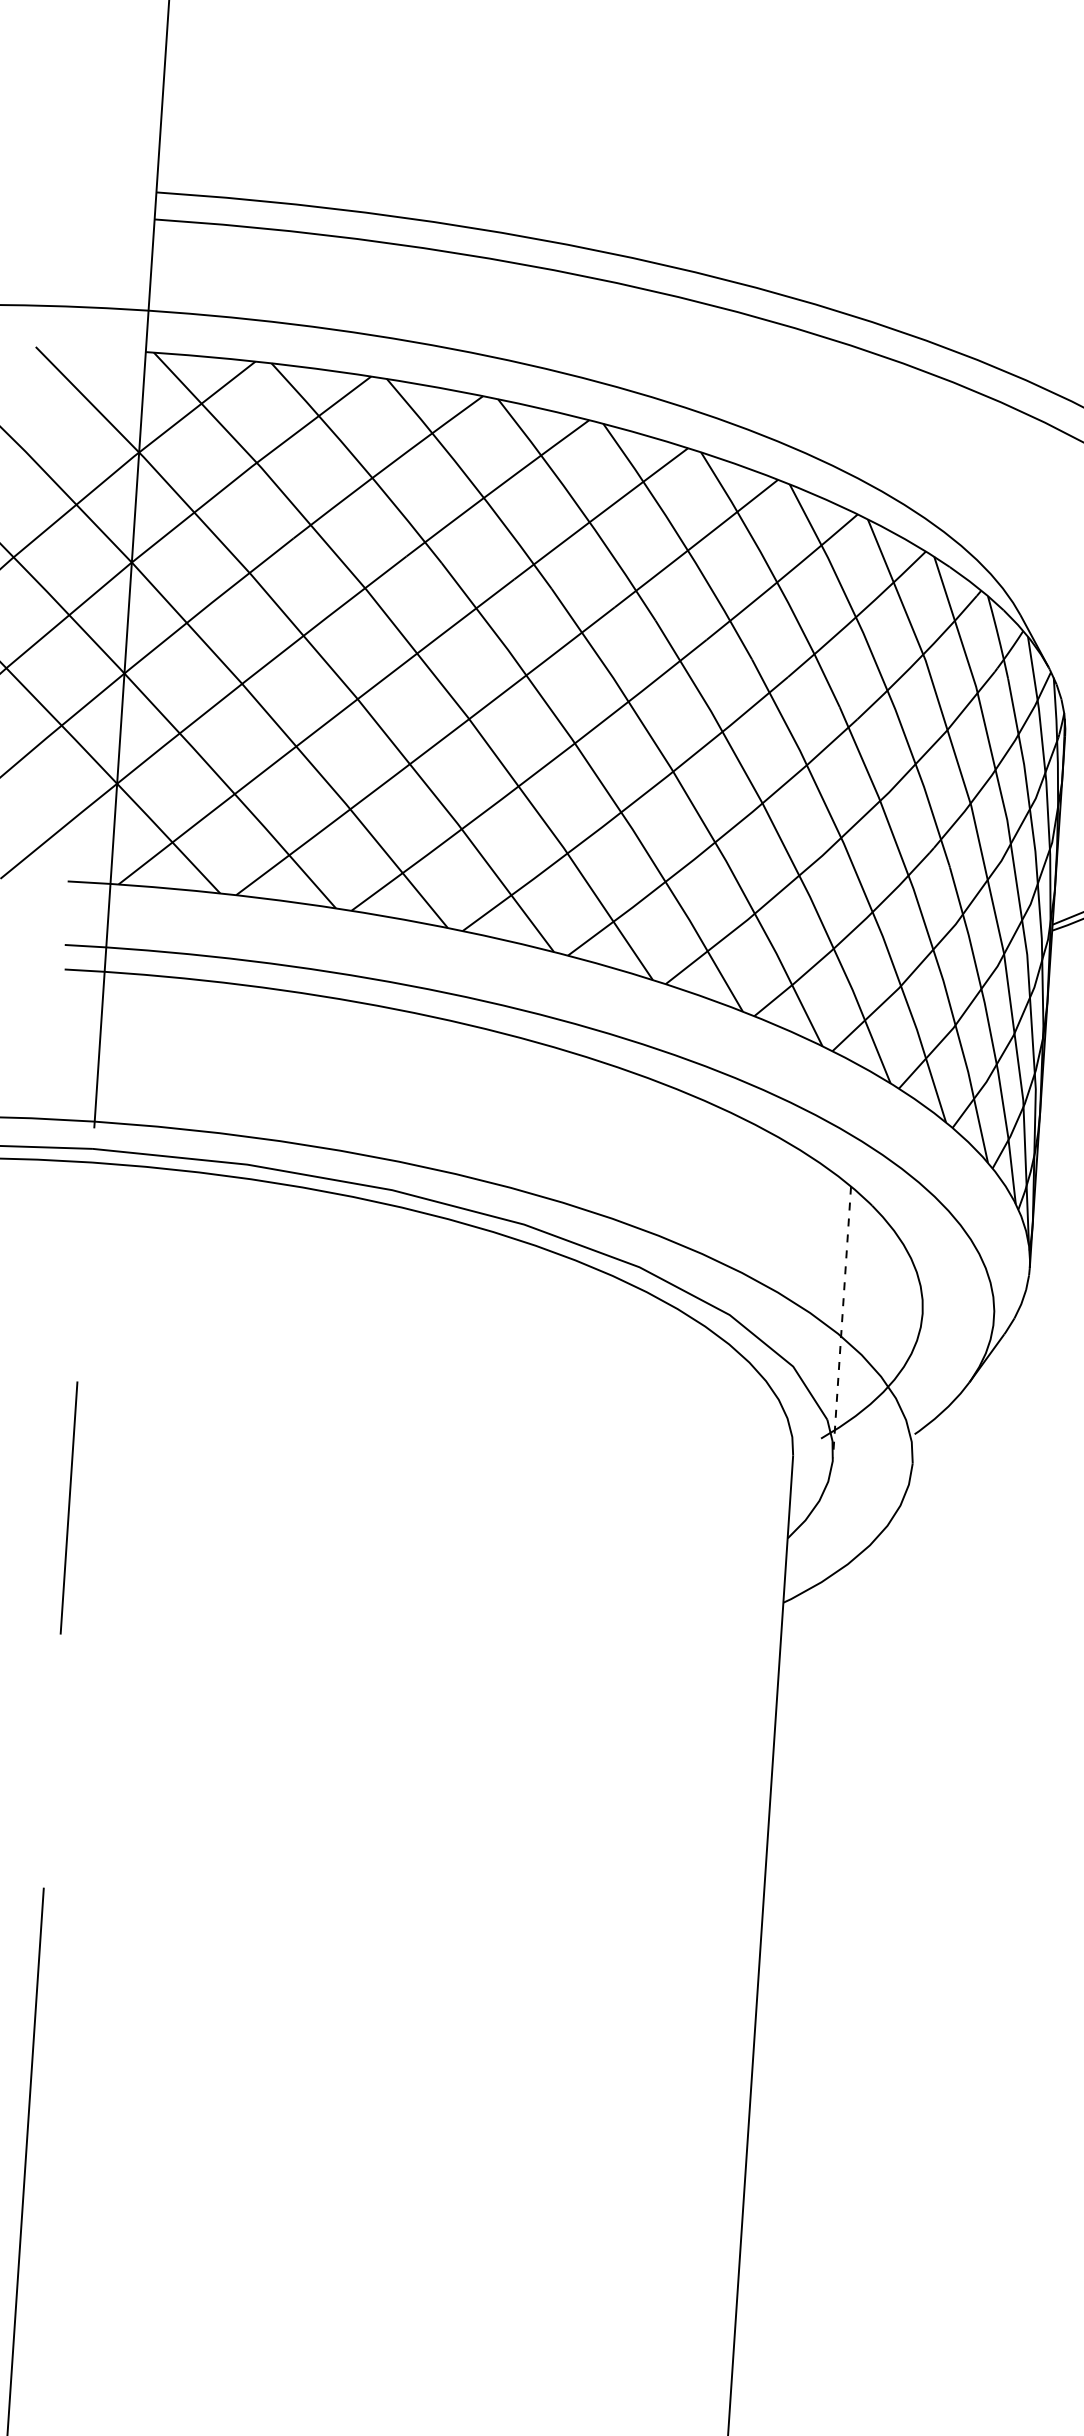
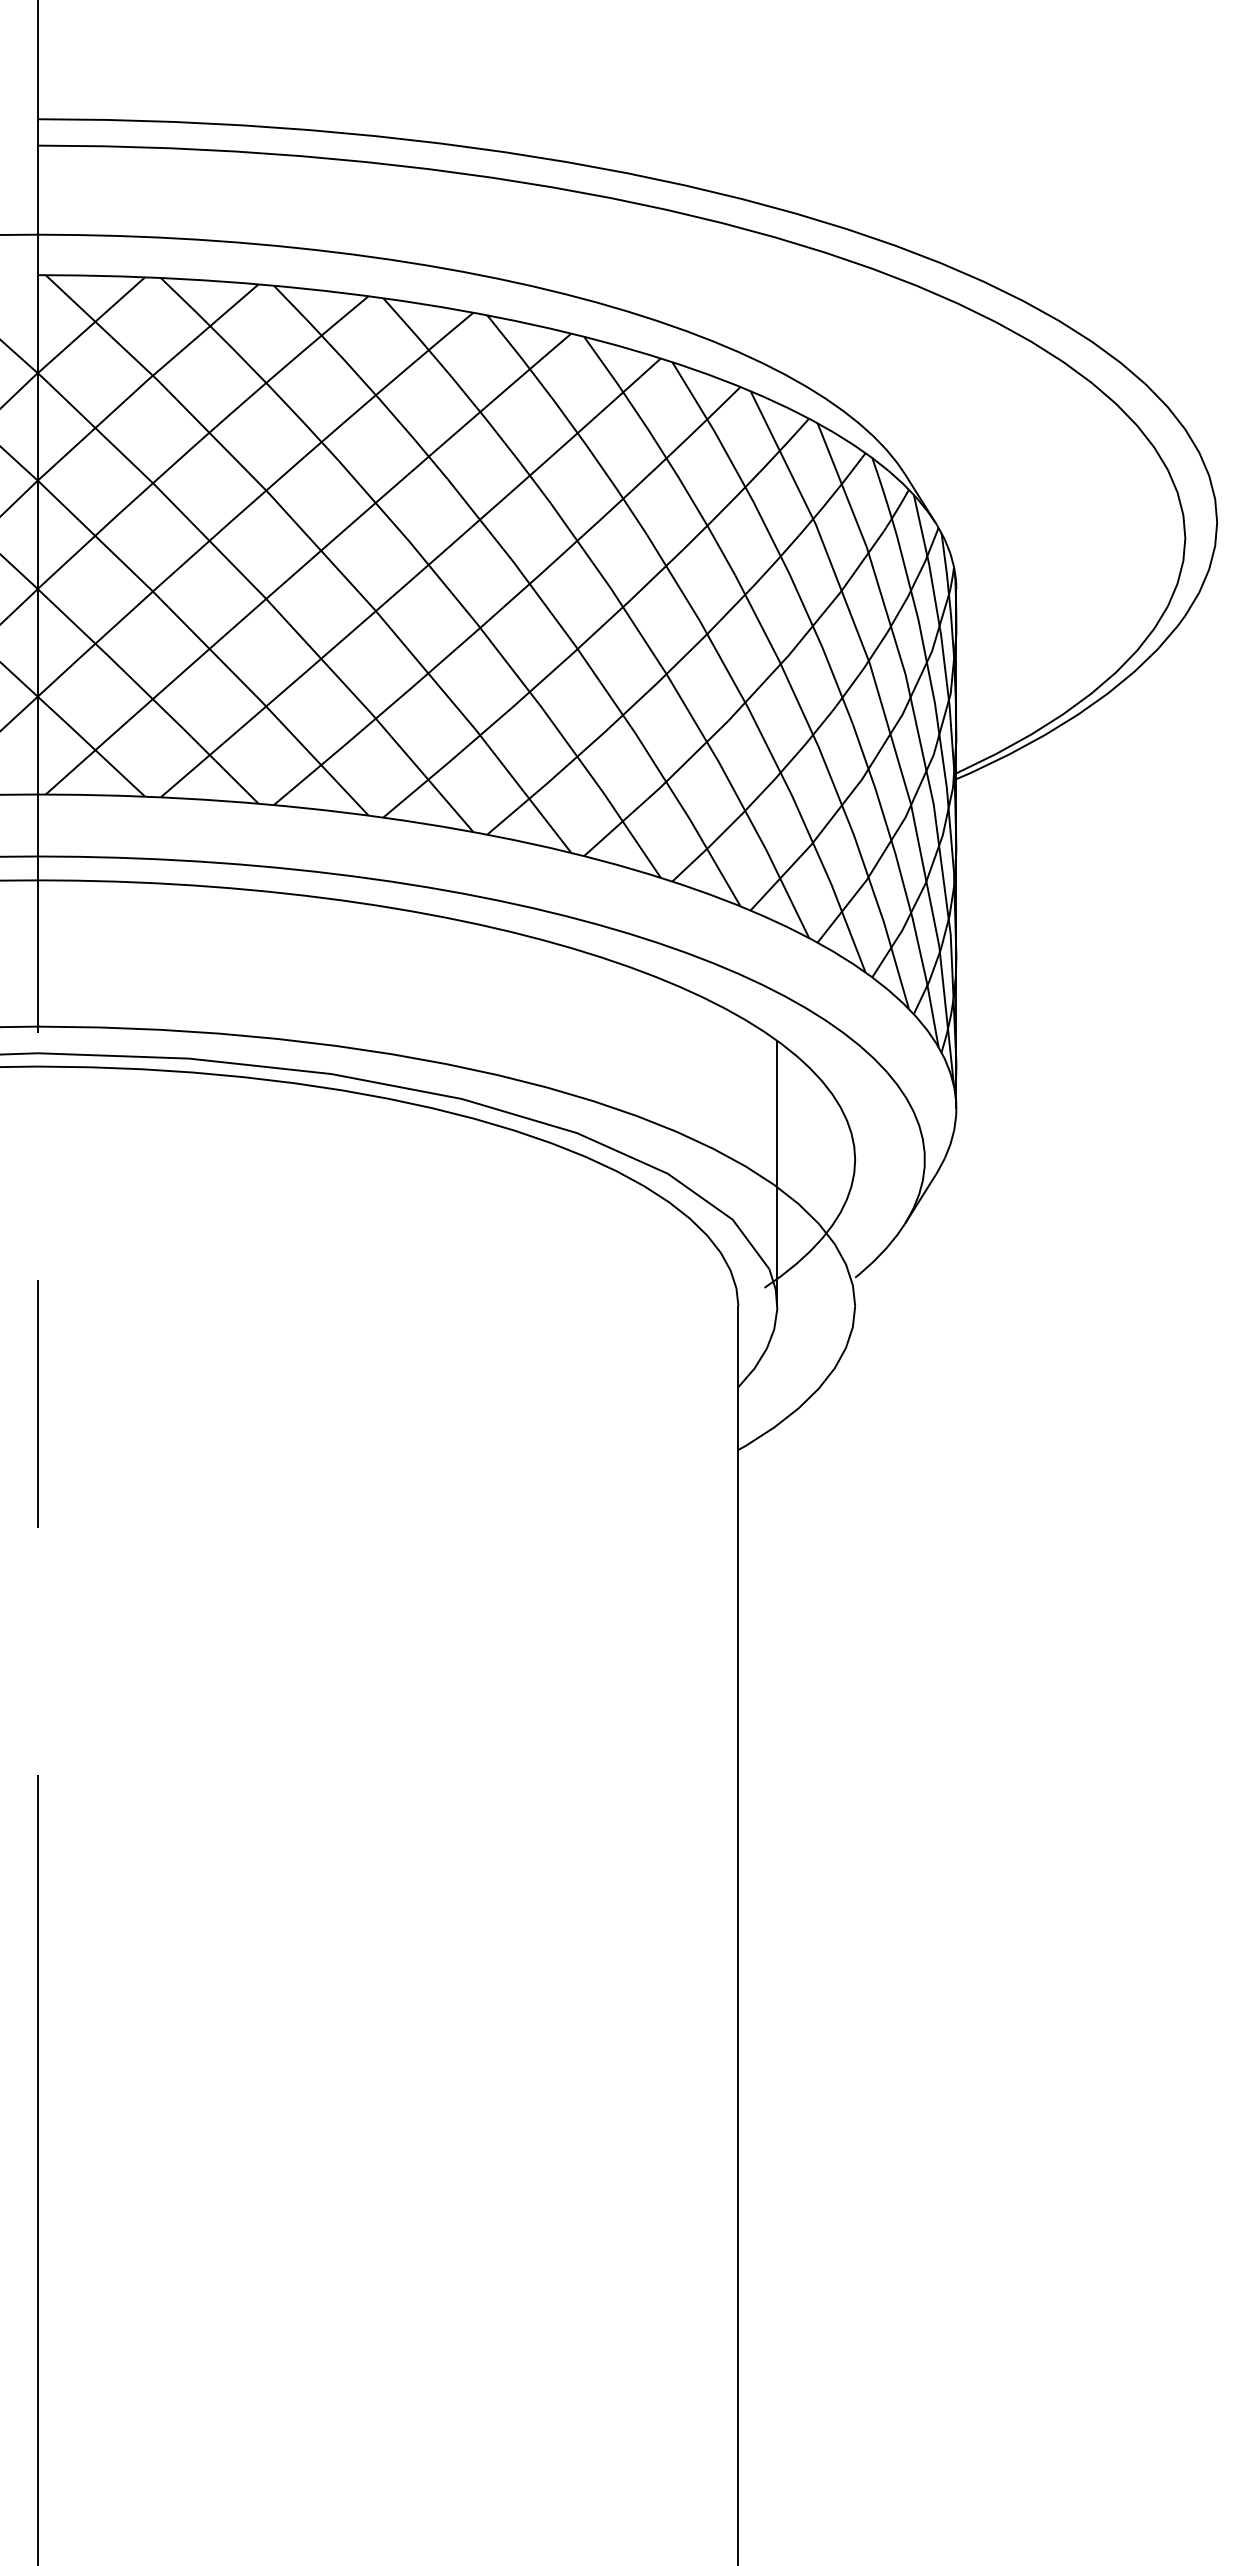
line: (842, 1322) -> (777, 1173), dashed -> solid

